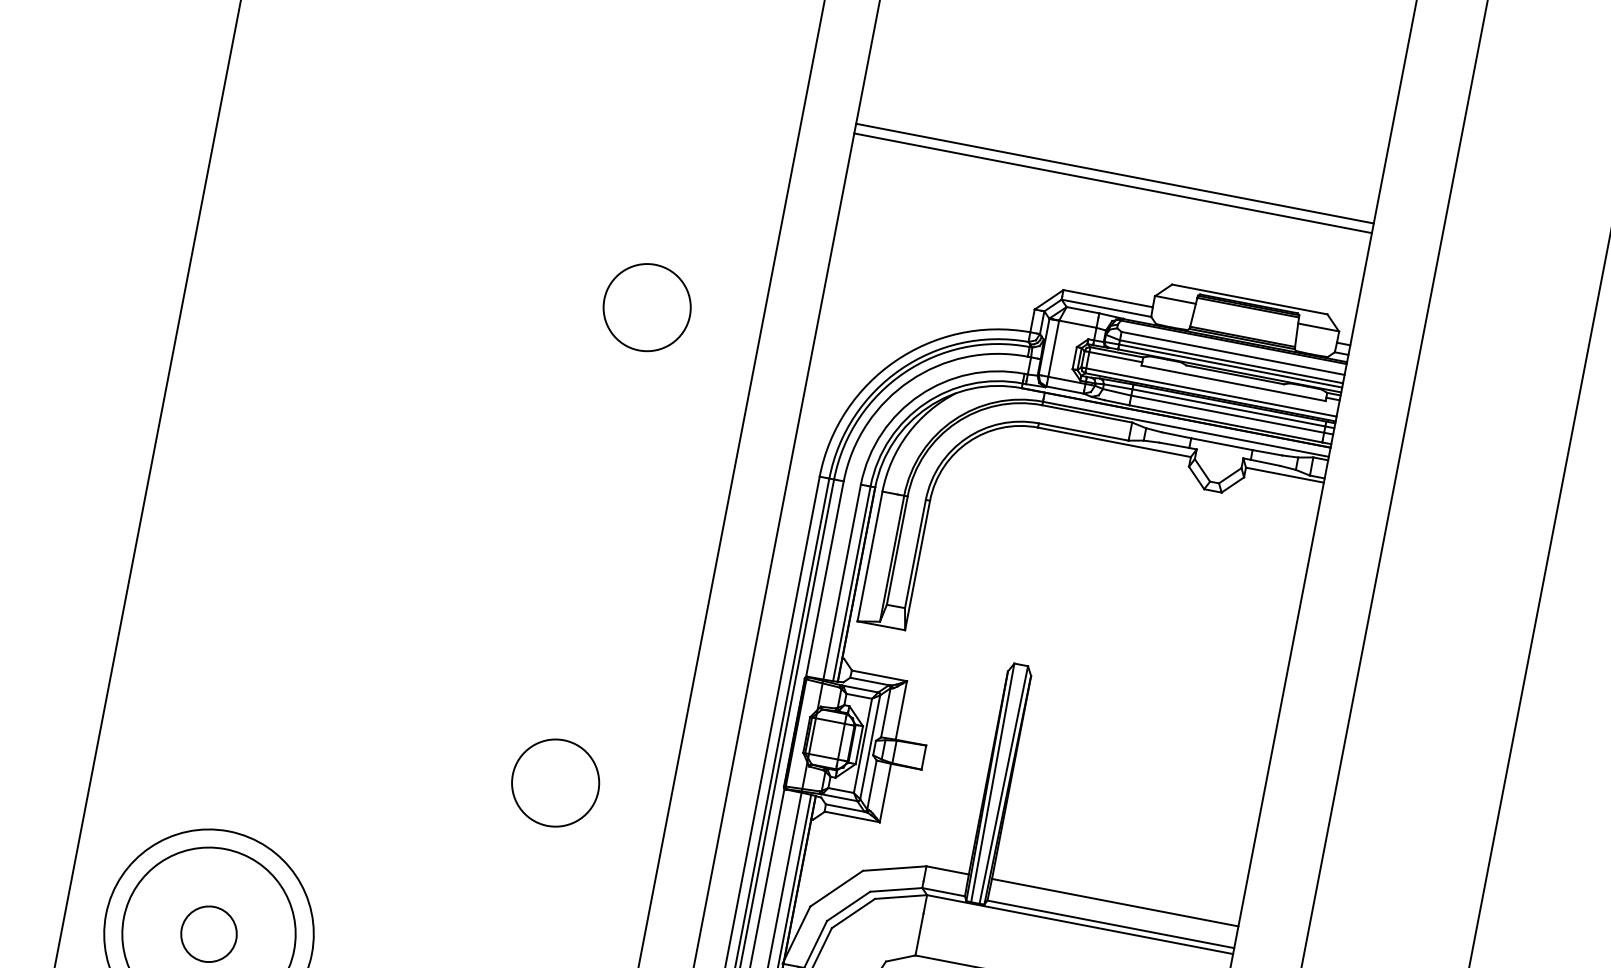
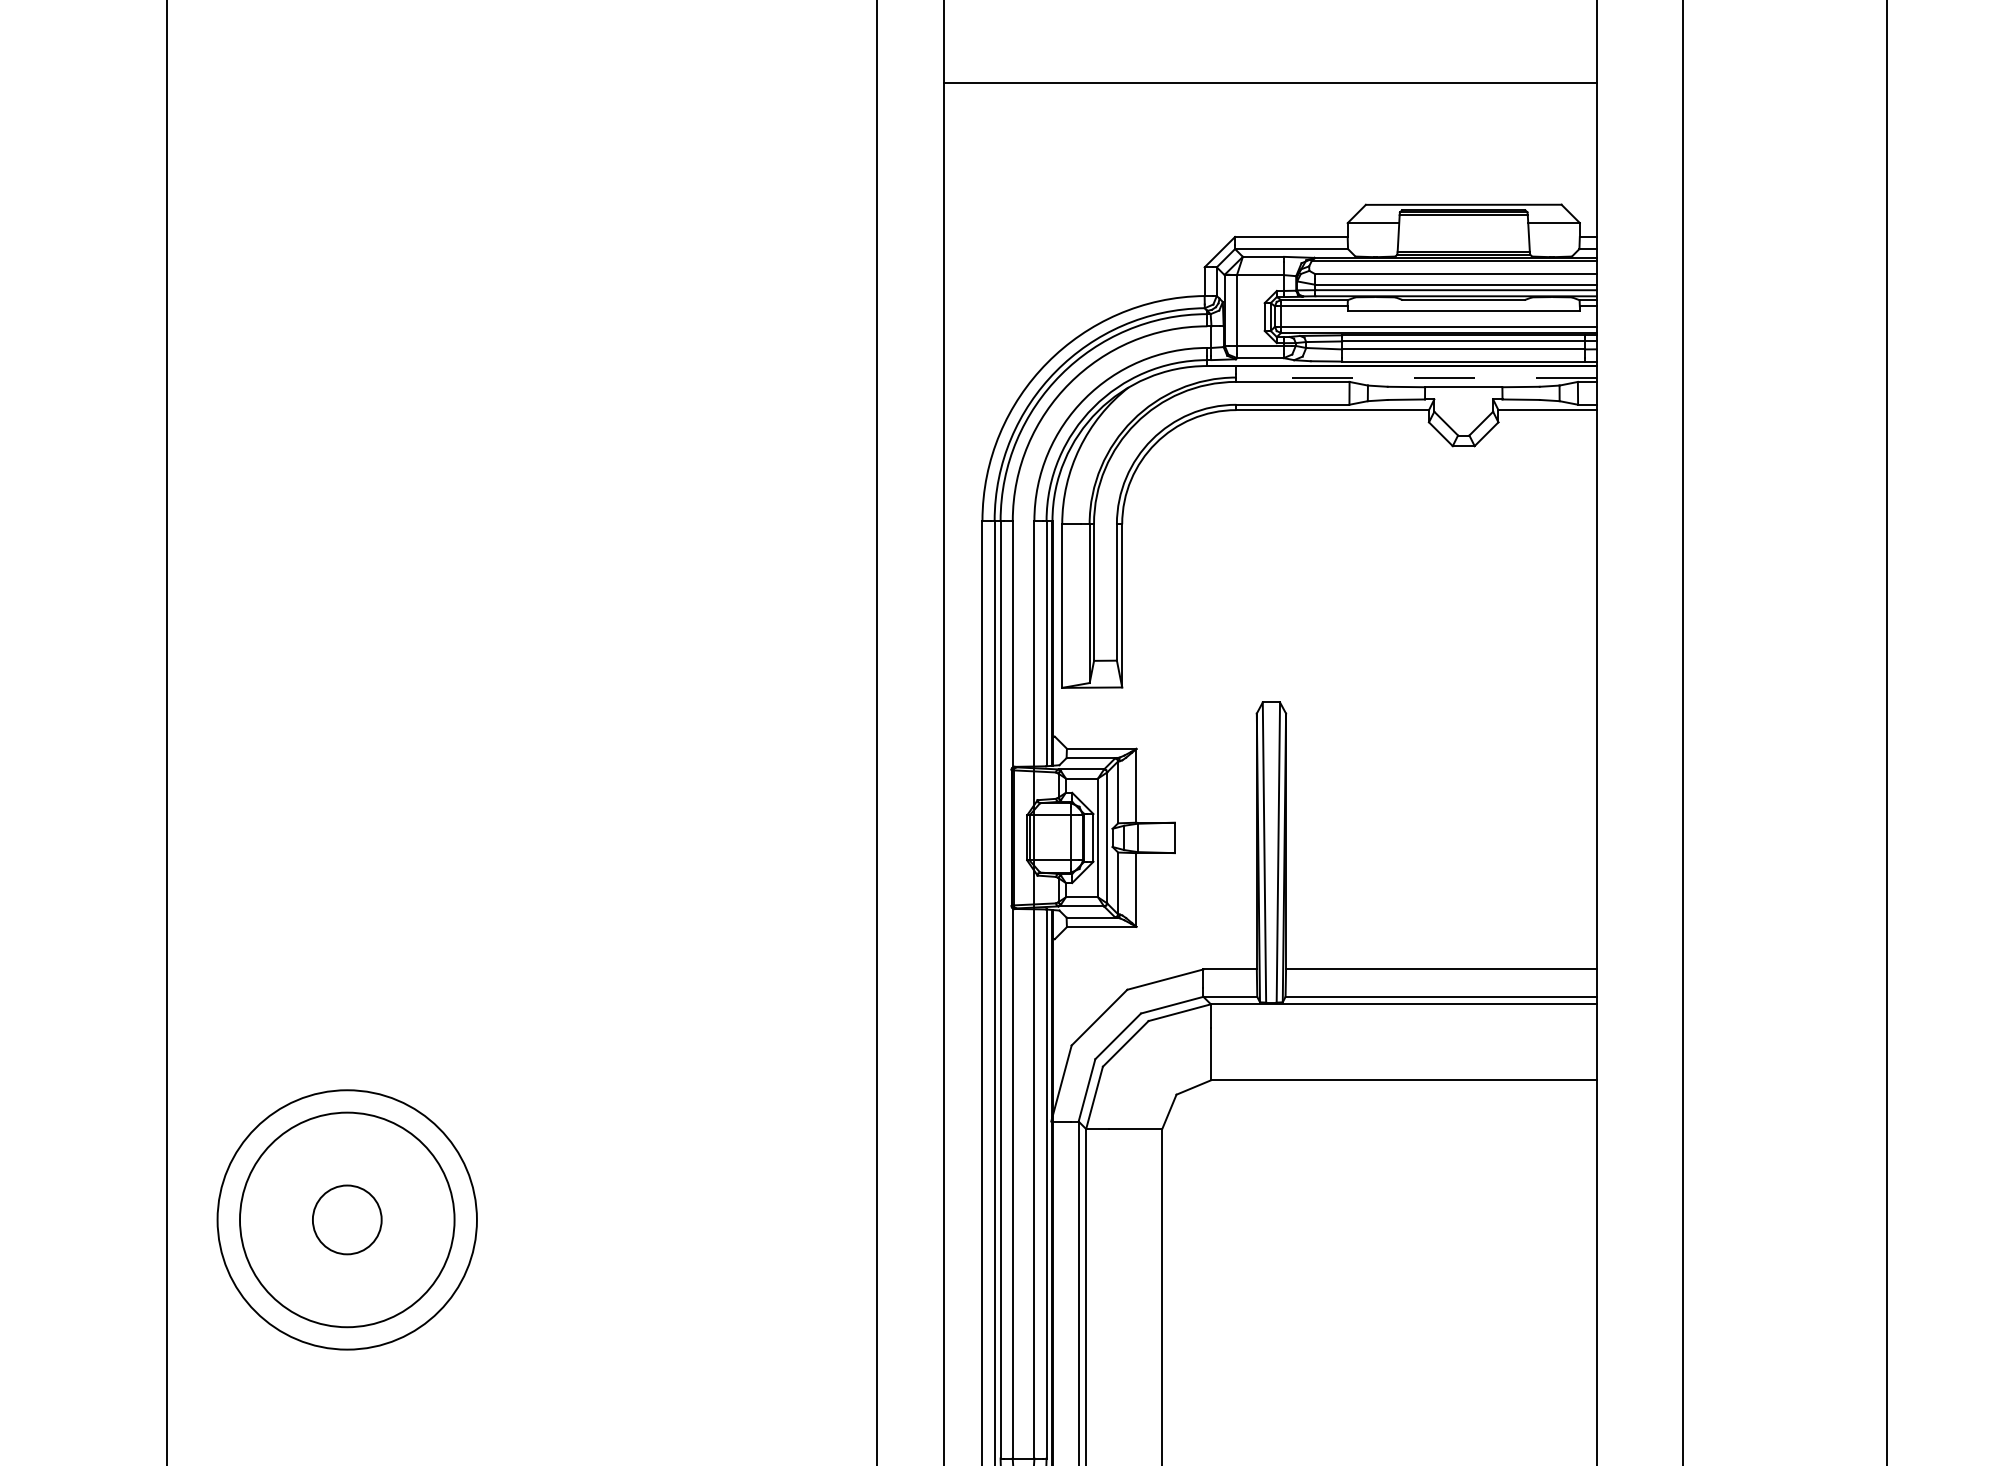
line: (1113, 183) -> (1270, 95), removed
circle: (646, 307) -> (732, 355), removed
line: (1185, 429) -> (1416, 377), solid -> dashed
circle: (555, 782) -> (732, 954), removed

